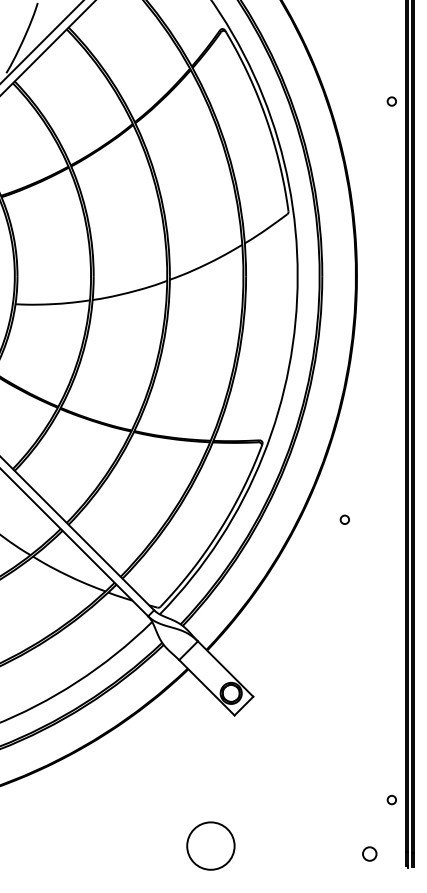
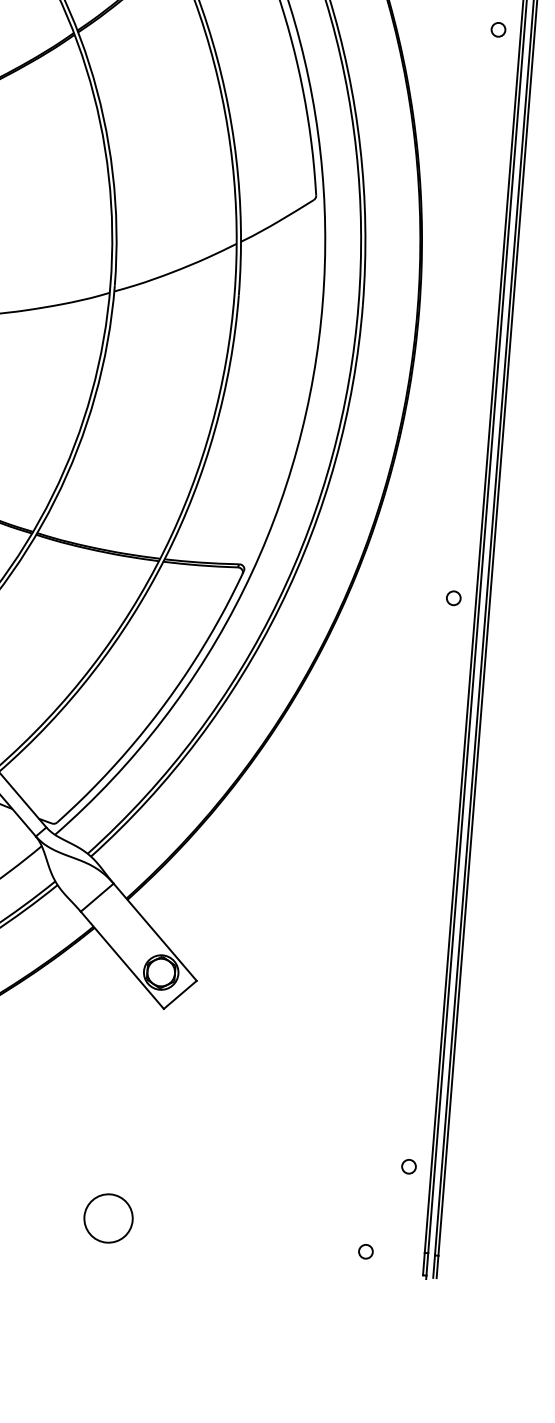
circle: (344, 519) -> (453, 597), moved
circle: (210, 845) -> (107, 1217), size x0.62
circle: (369, 853) -> (365, 1250), size x0.62

